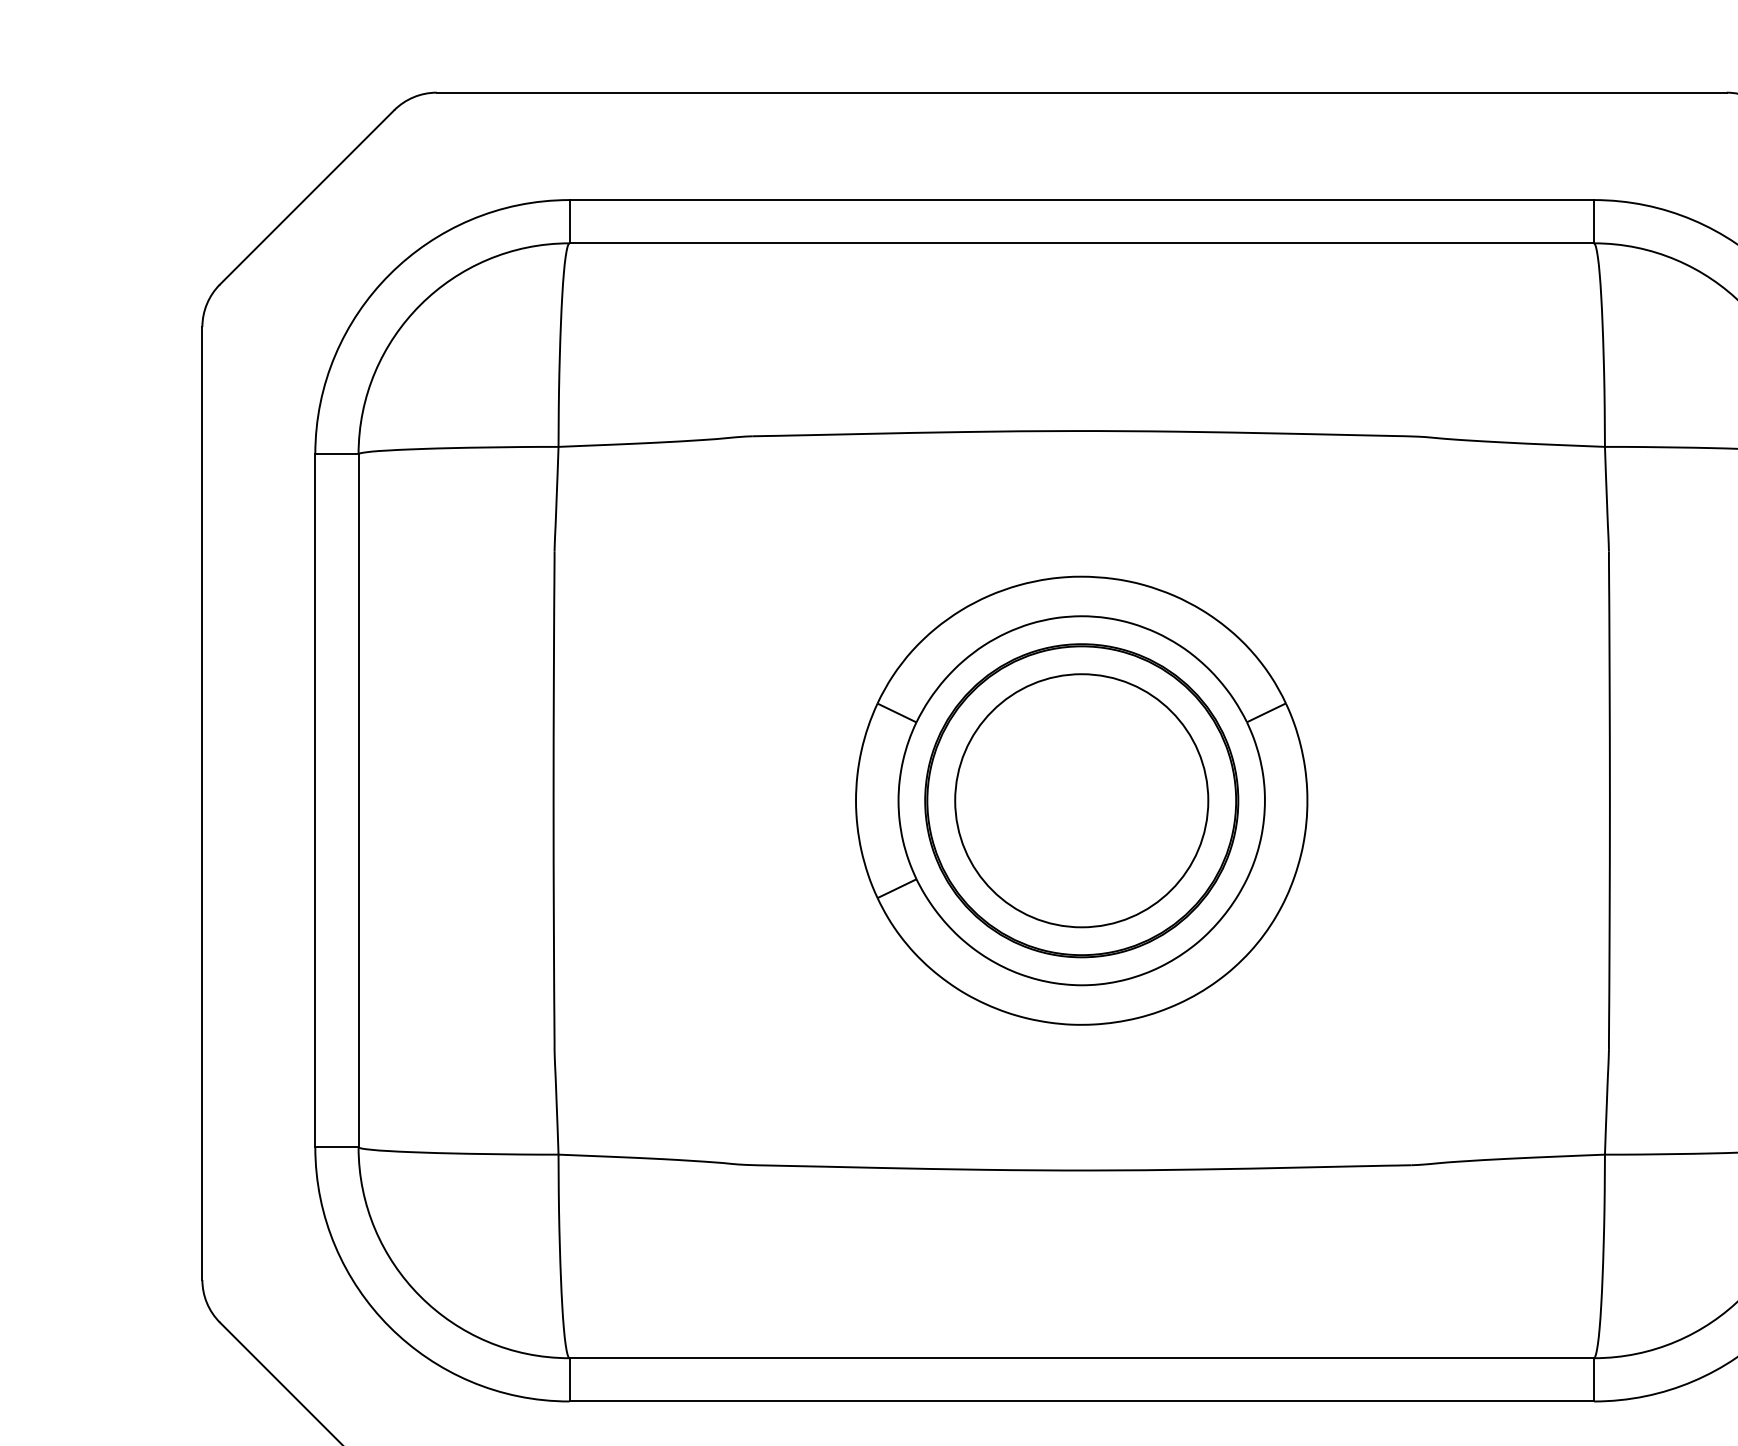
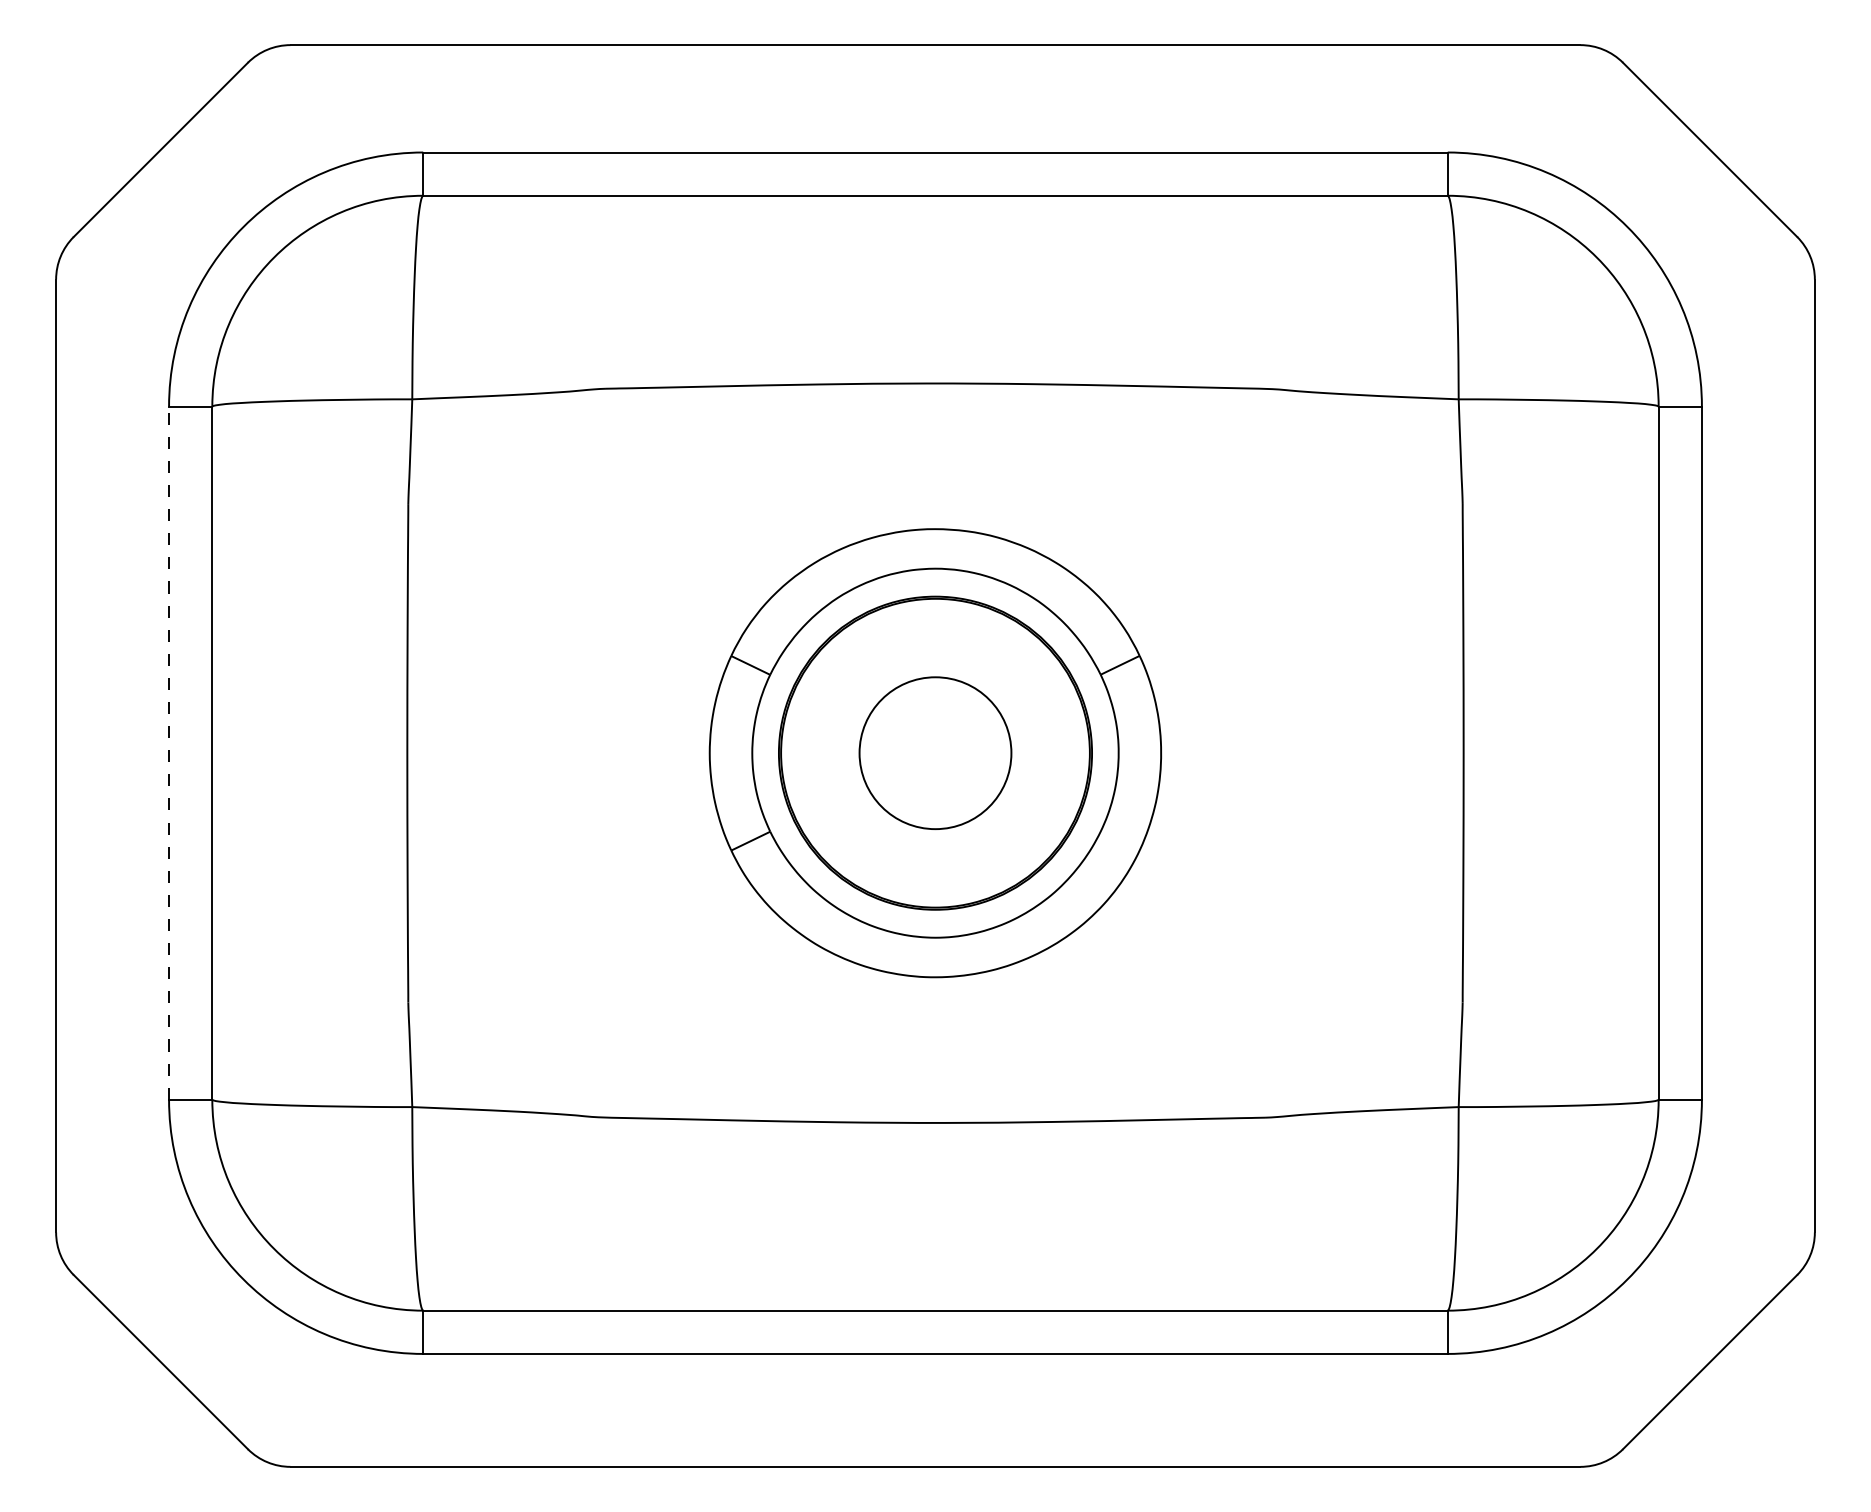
circle: (1081, 800) -> (935, 752), size x0.6
line: (315, 801) -> (169, 753), solid -> dashed

